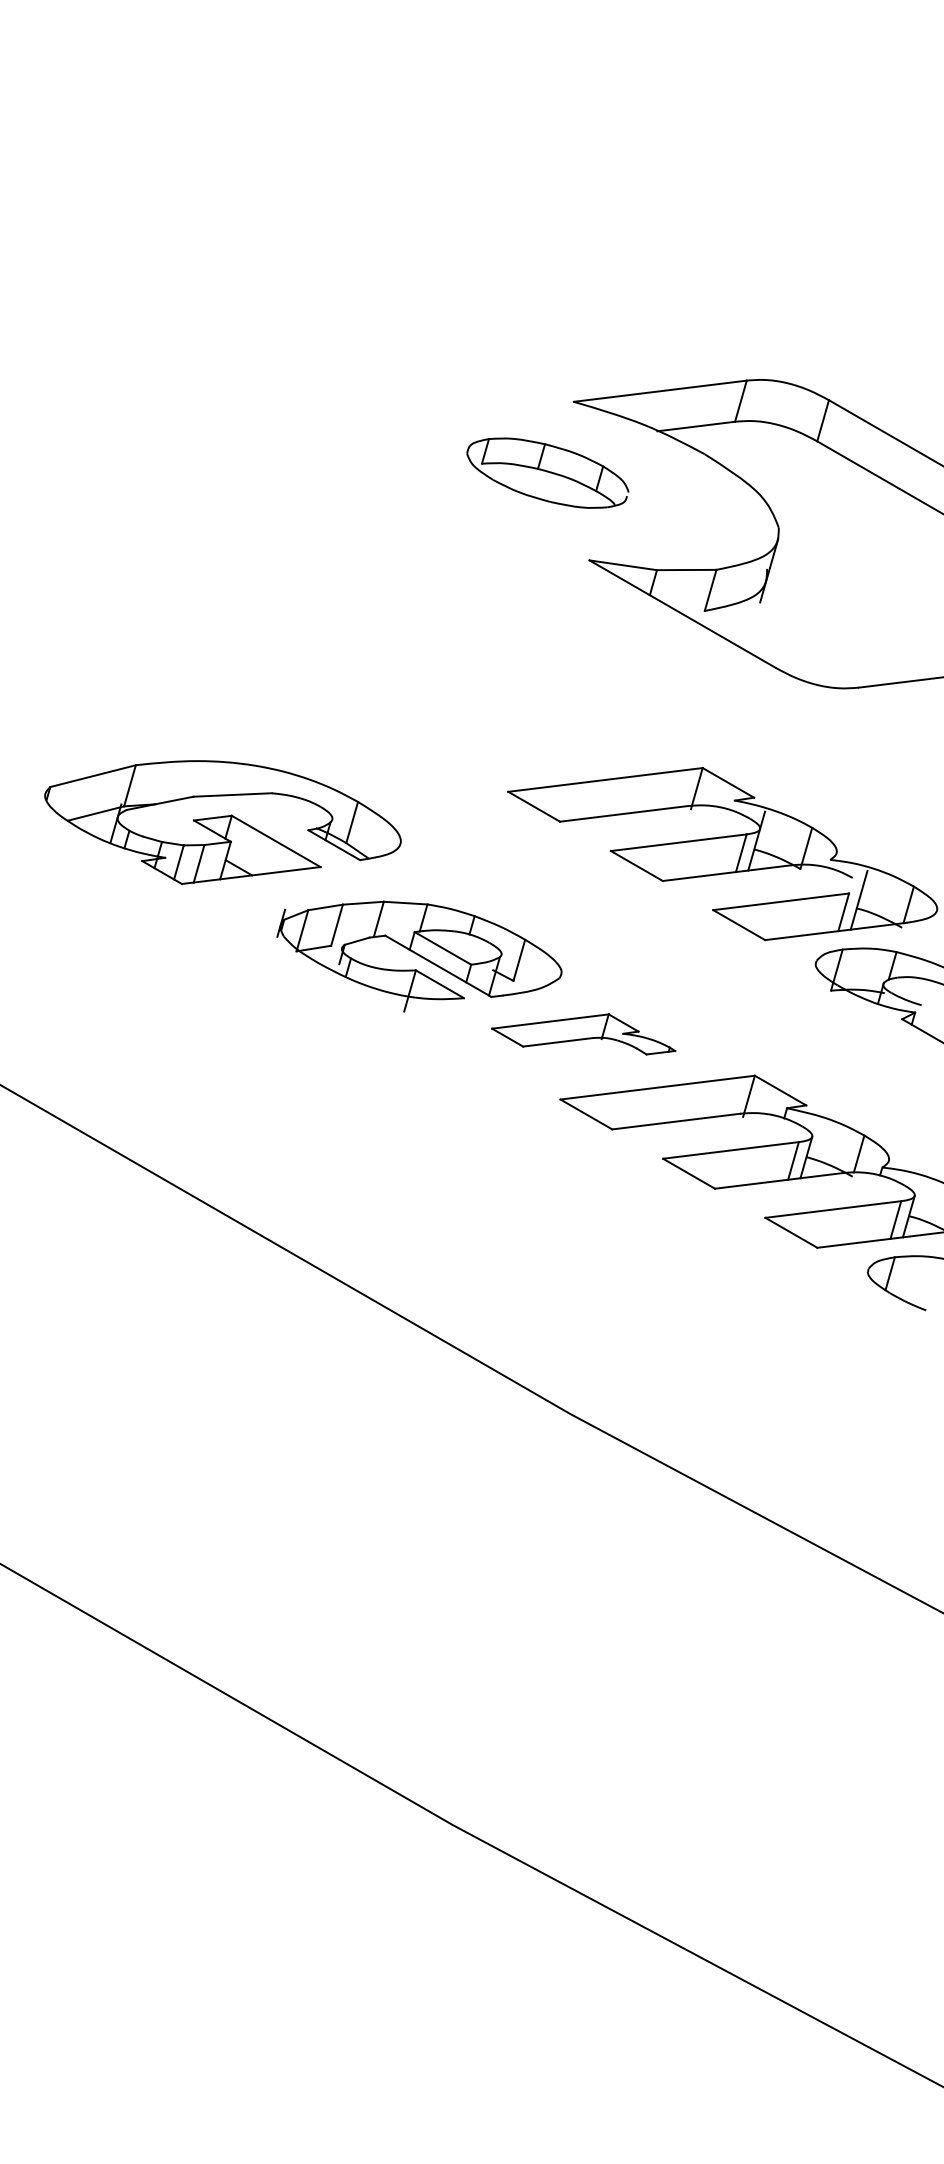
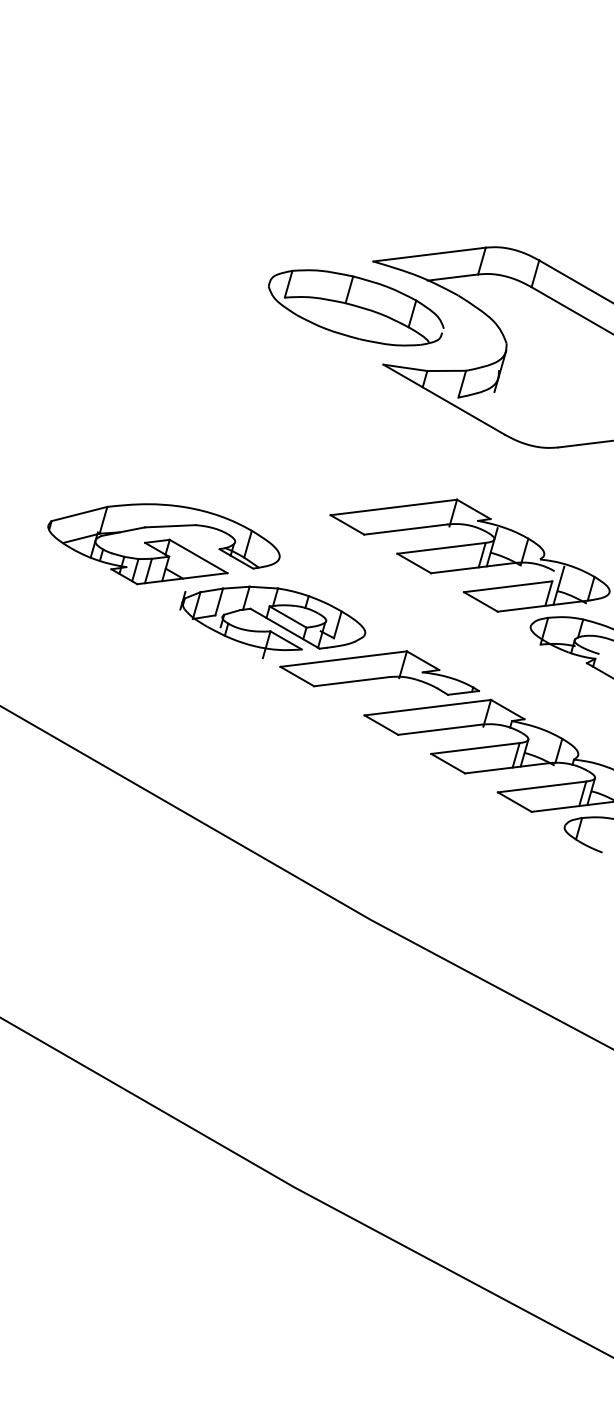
part: (548, 472) -> (356, 307), size x1.67
part: (222, 822) -> (163, 544), moved
part: (583, 1033) -> (379, 672), size x1.67

